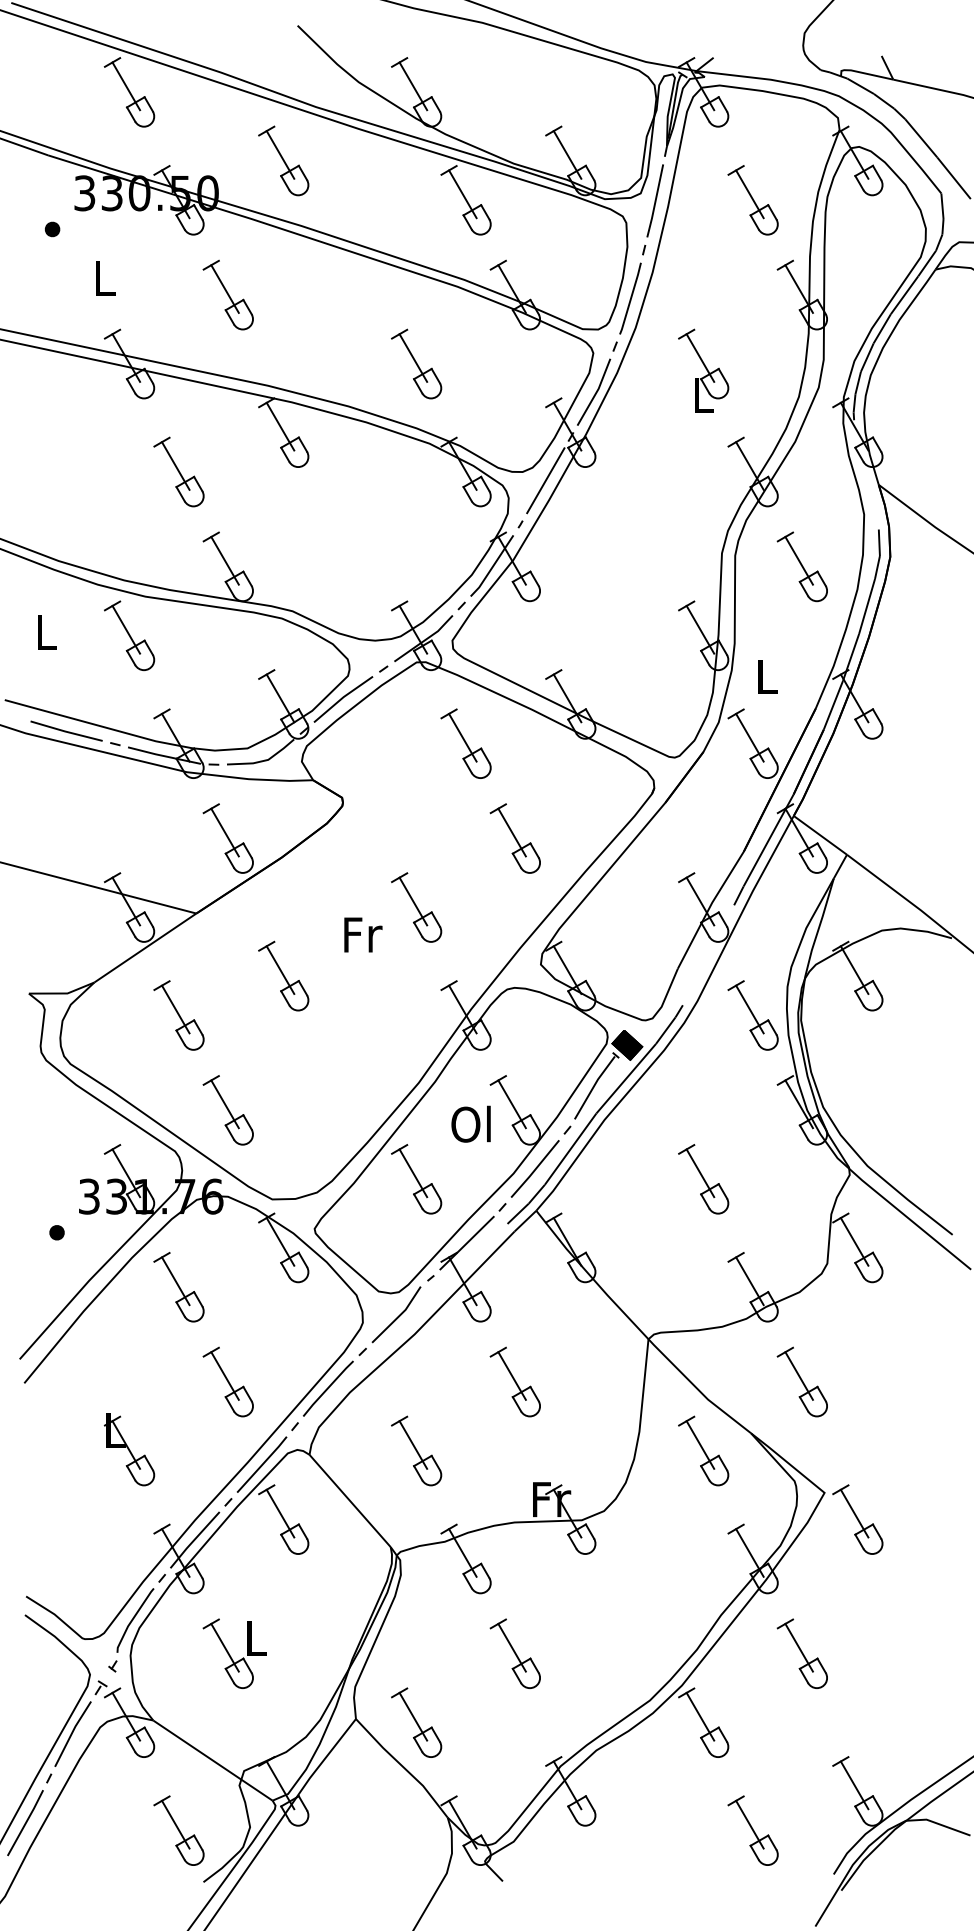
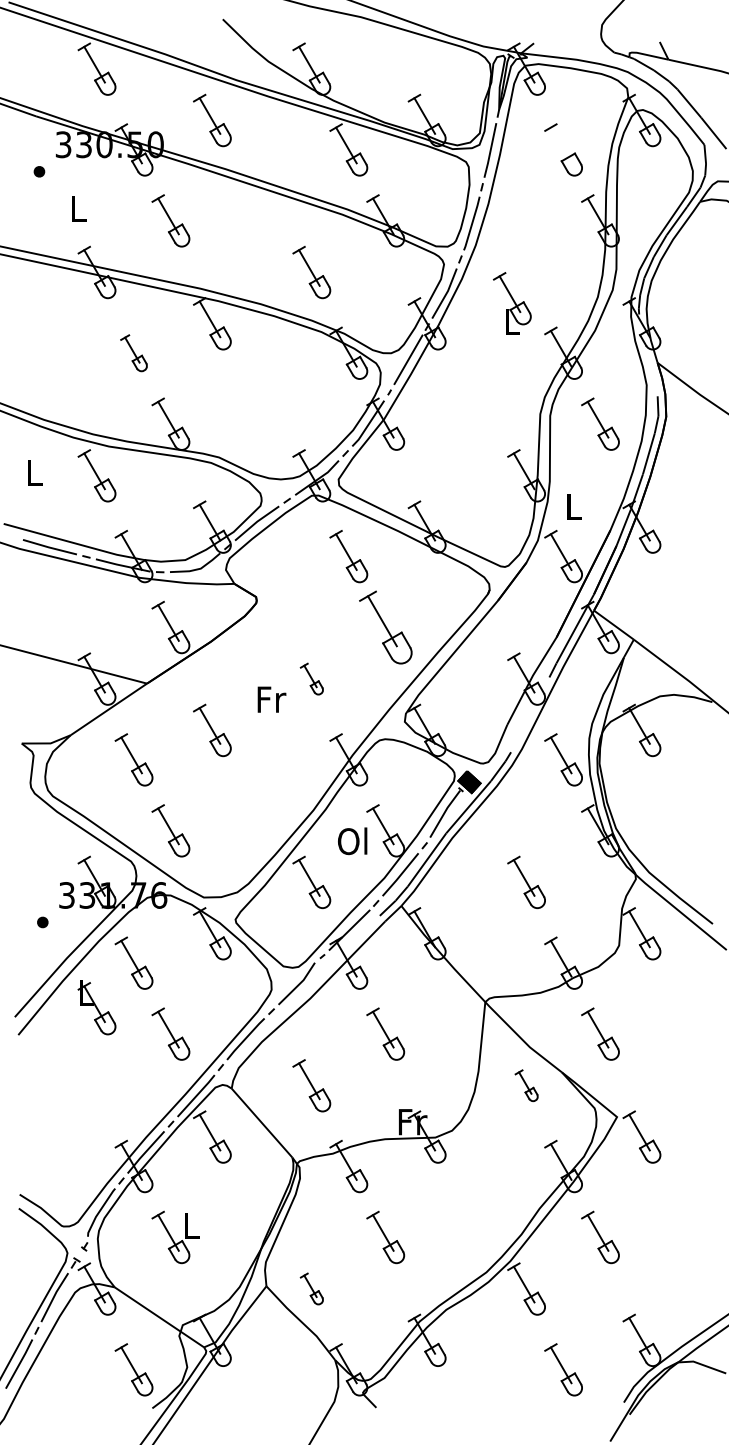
line: (749, 194) -> (560, 145), removed
part: (703, 370) -> (512, 303), moved
part: (178, 471) -> (133, 352), size x0.7
part: (514, 838) -> (385, 627), size x1.4
part: (416, 907) -> (311, 679), size x0.6
part: (129, 1449) -> (97, 1007), moved
part: (703, 1450) -> (526, 1085), size x0.6
part: (416, 1722) -> (311, 1288), size x0.6

